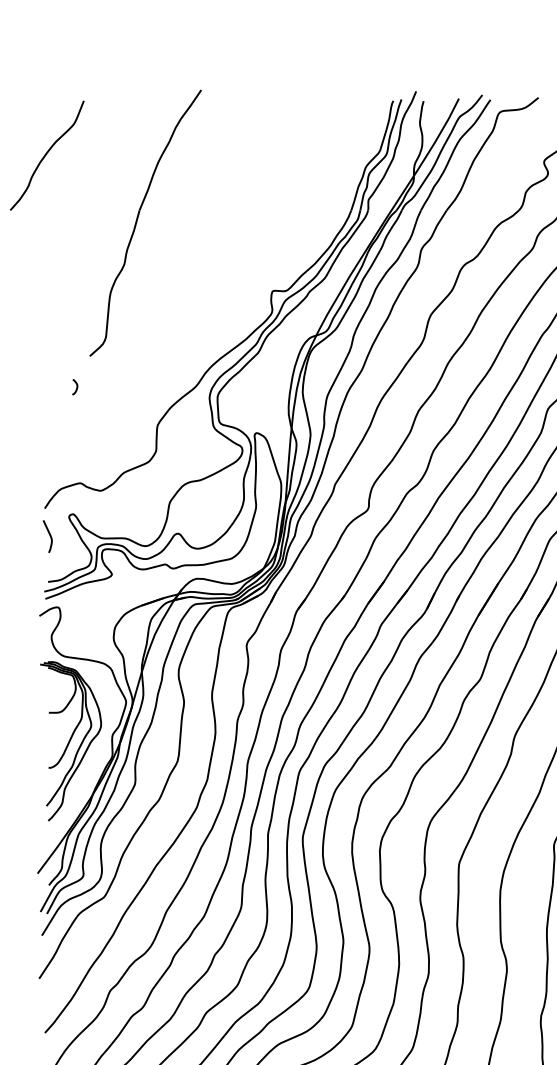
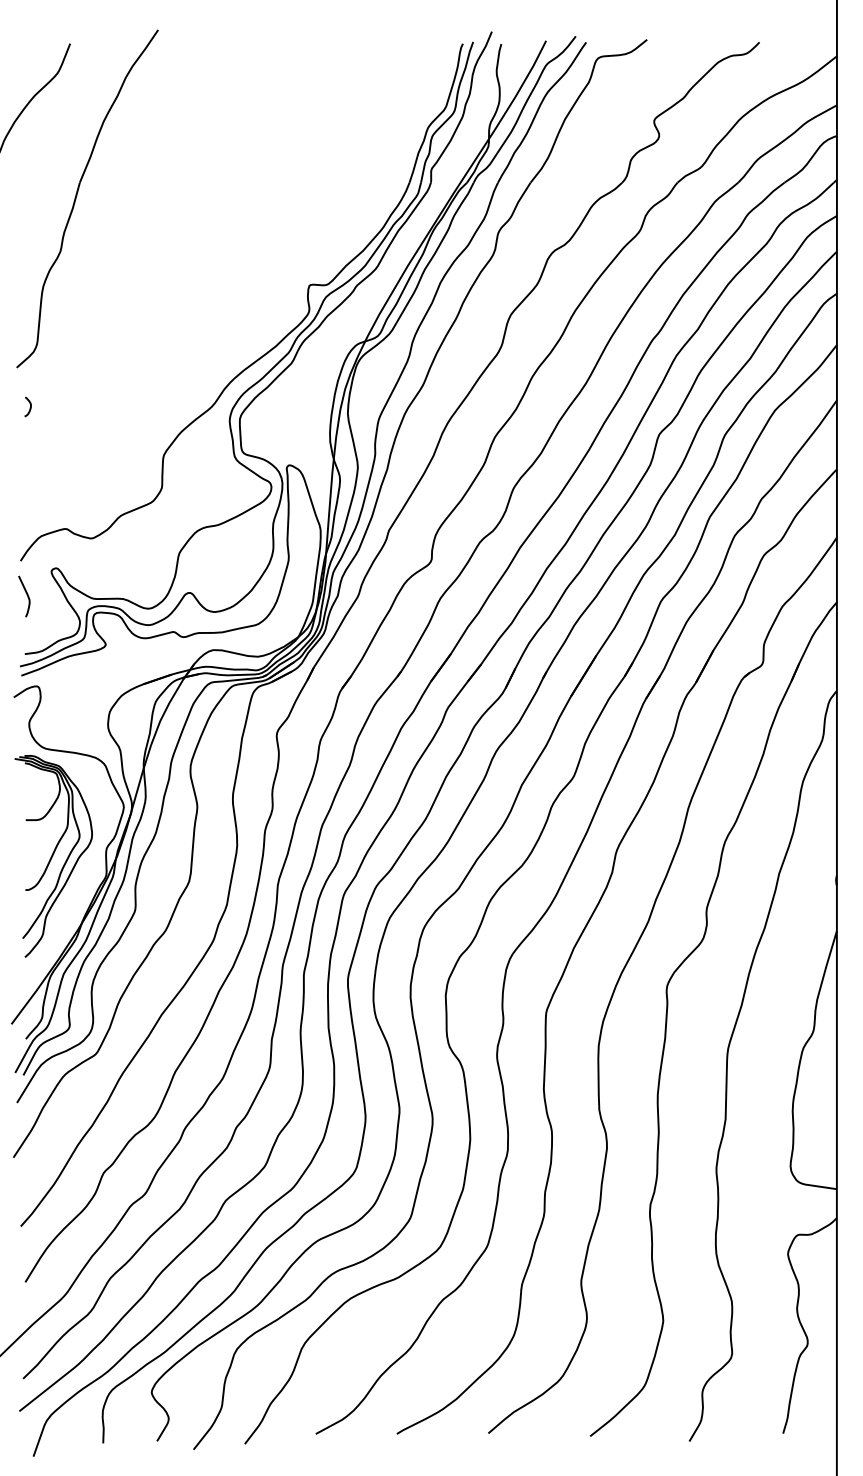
part: (137, 220) -> (77, 195), moved
curve: (76, 388) -> (29, 408), moved

